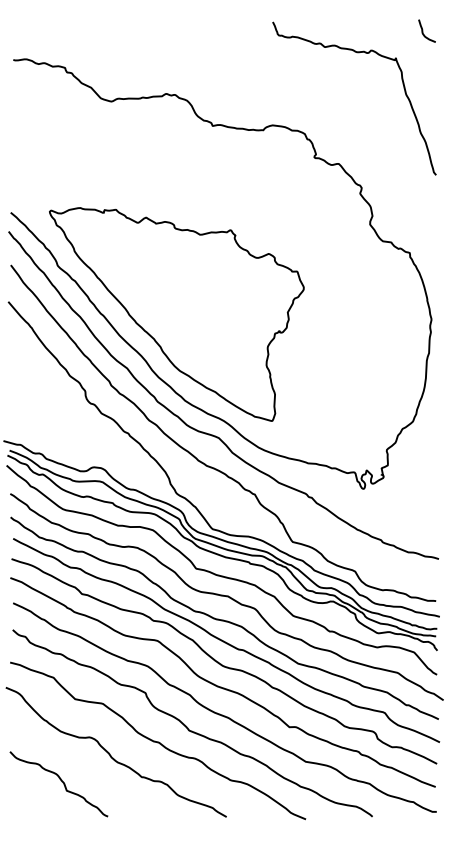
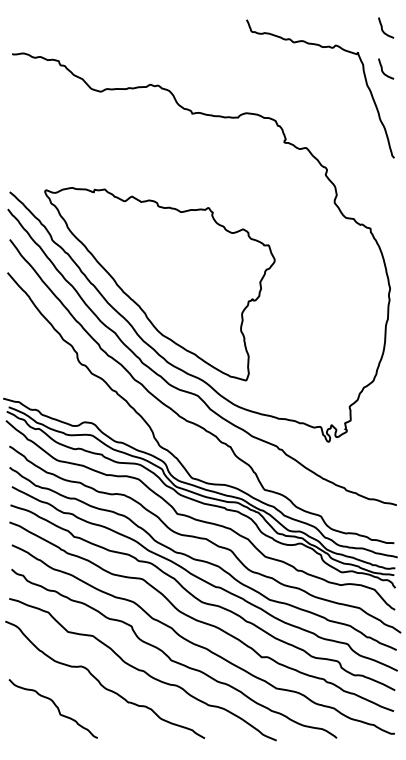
curve: (423, 75) -> (382, 68), added

